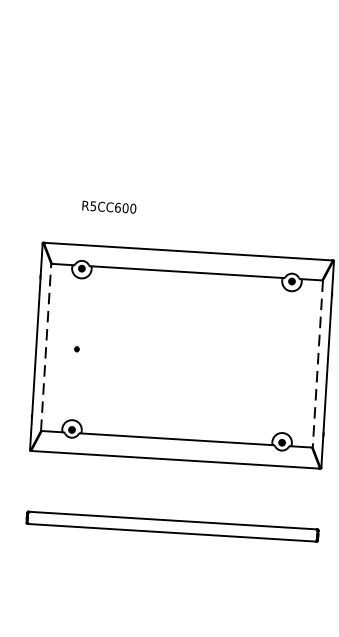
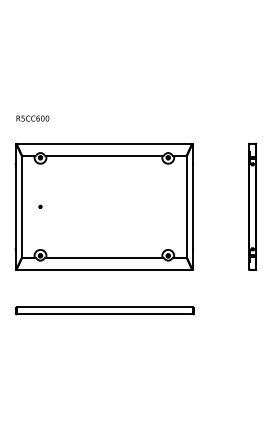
text: (108, 207) -> (32, 118), moved
line: (45, 346) -> (21, 206), dashed -> solid
line: (318, 363) -> (187, 206), dashed -> solid

